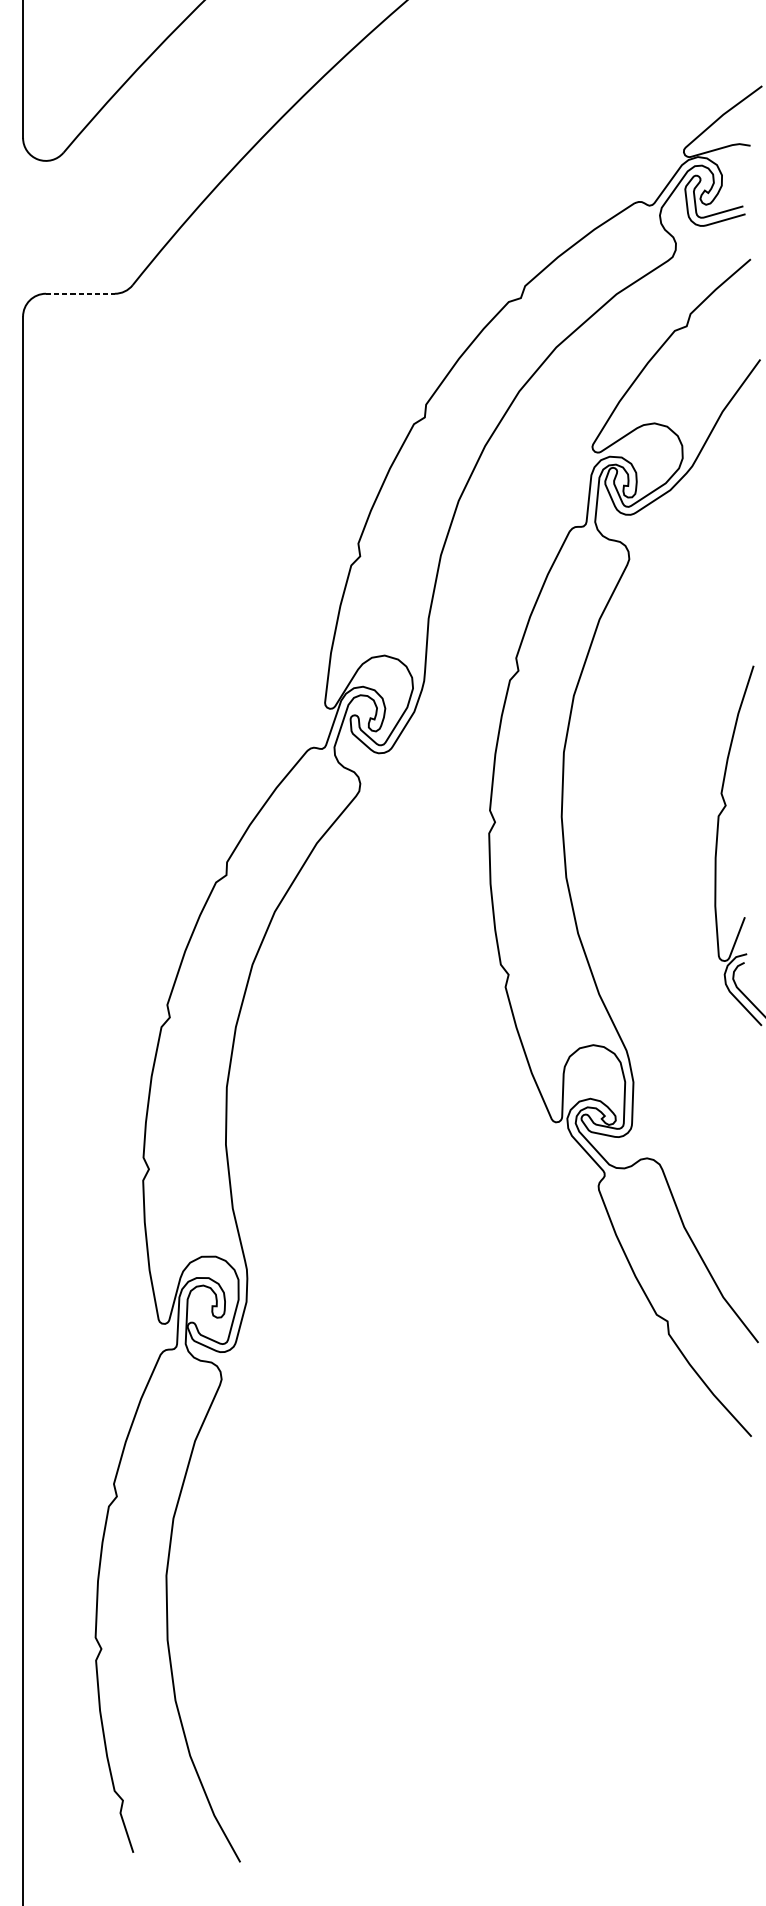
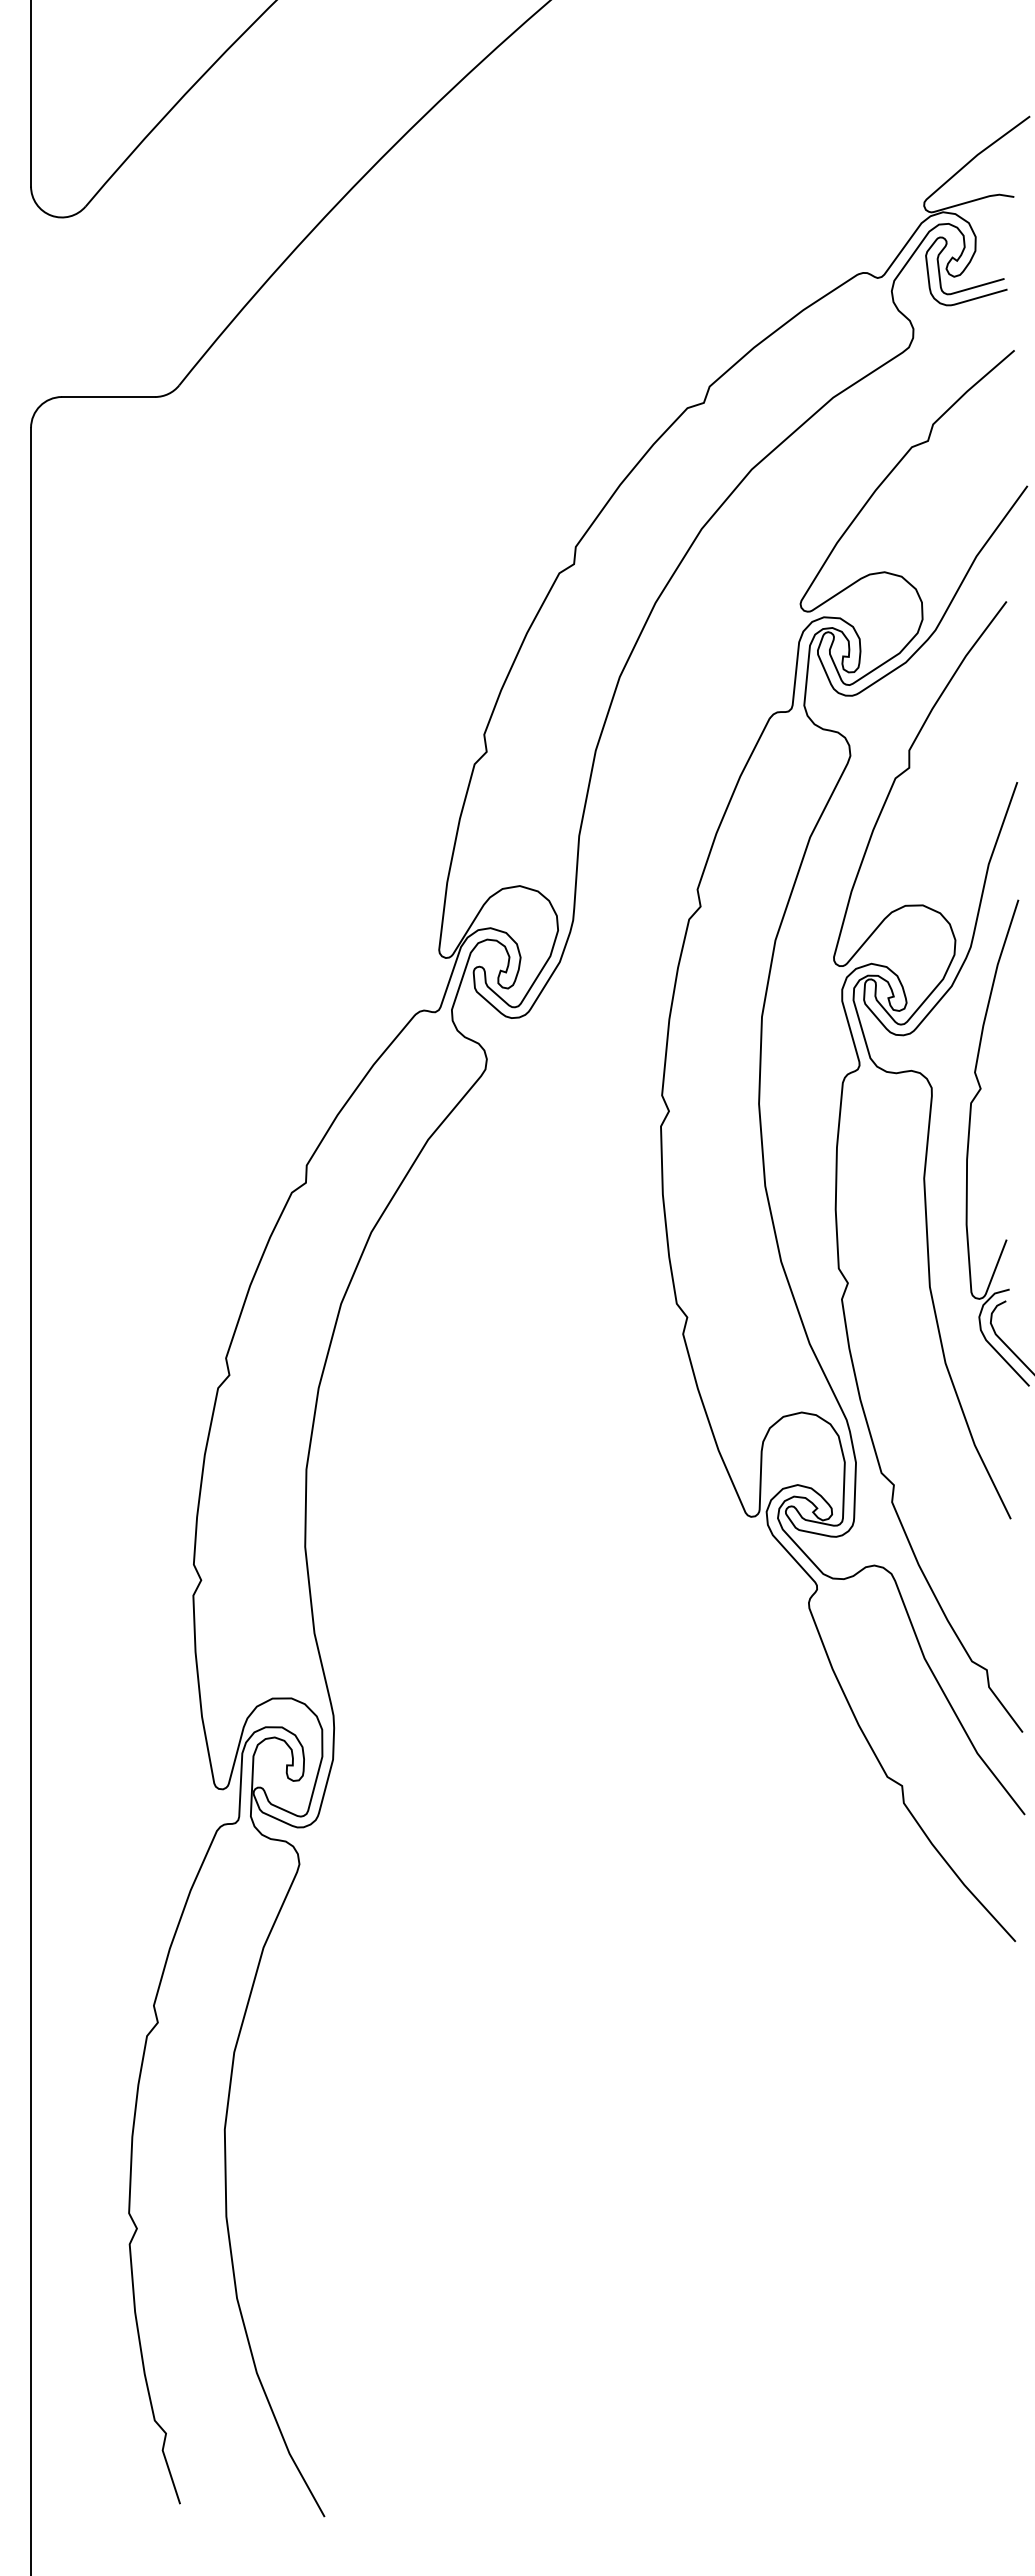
line: (80, 294) -> (108, 397), dashed -> solid
part: (687, 863) -> (928, 1166), added

